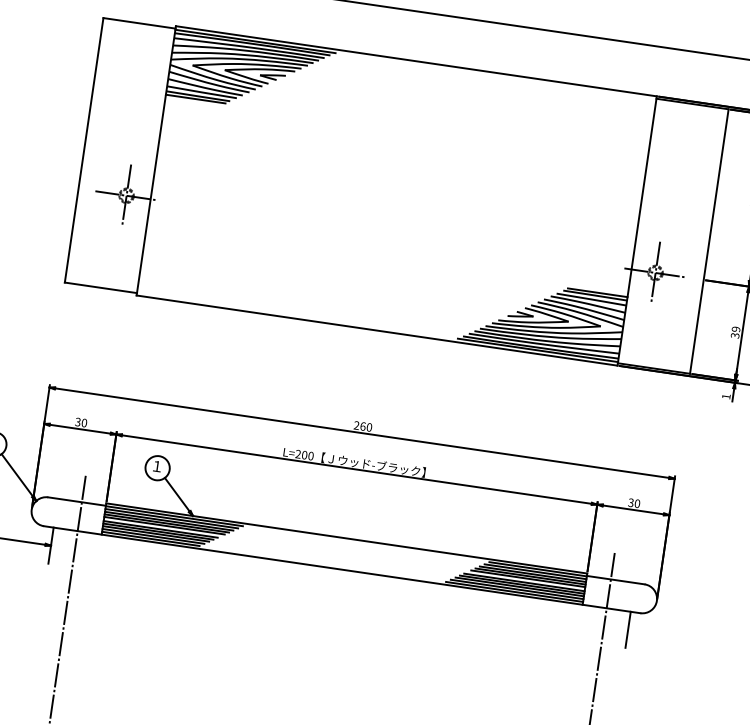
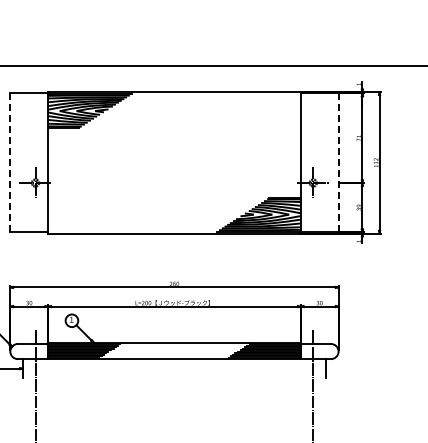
line: (84, 151) -> (10, 163), solid -> dashed
line: (708, 242) -> (338, 163), solid -> dashed

